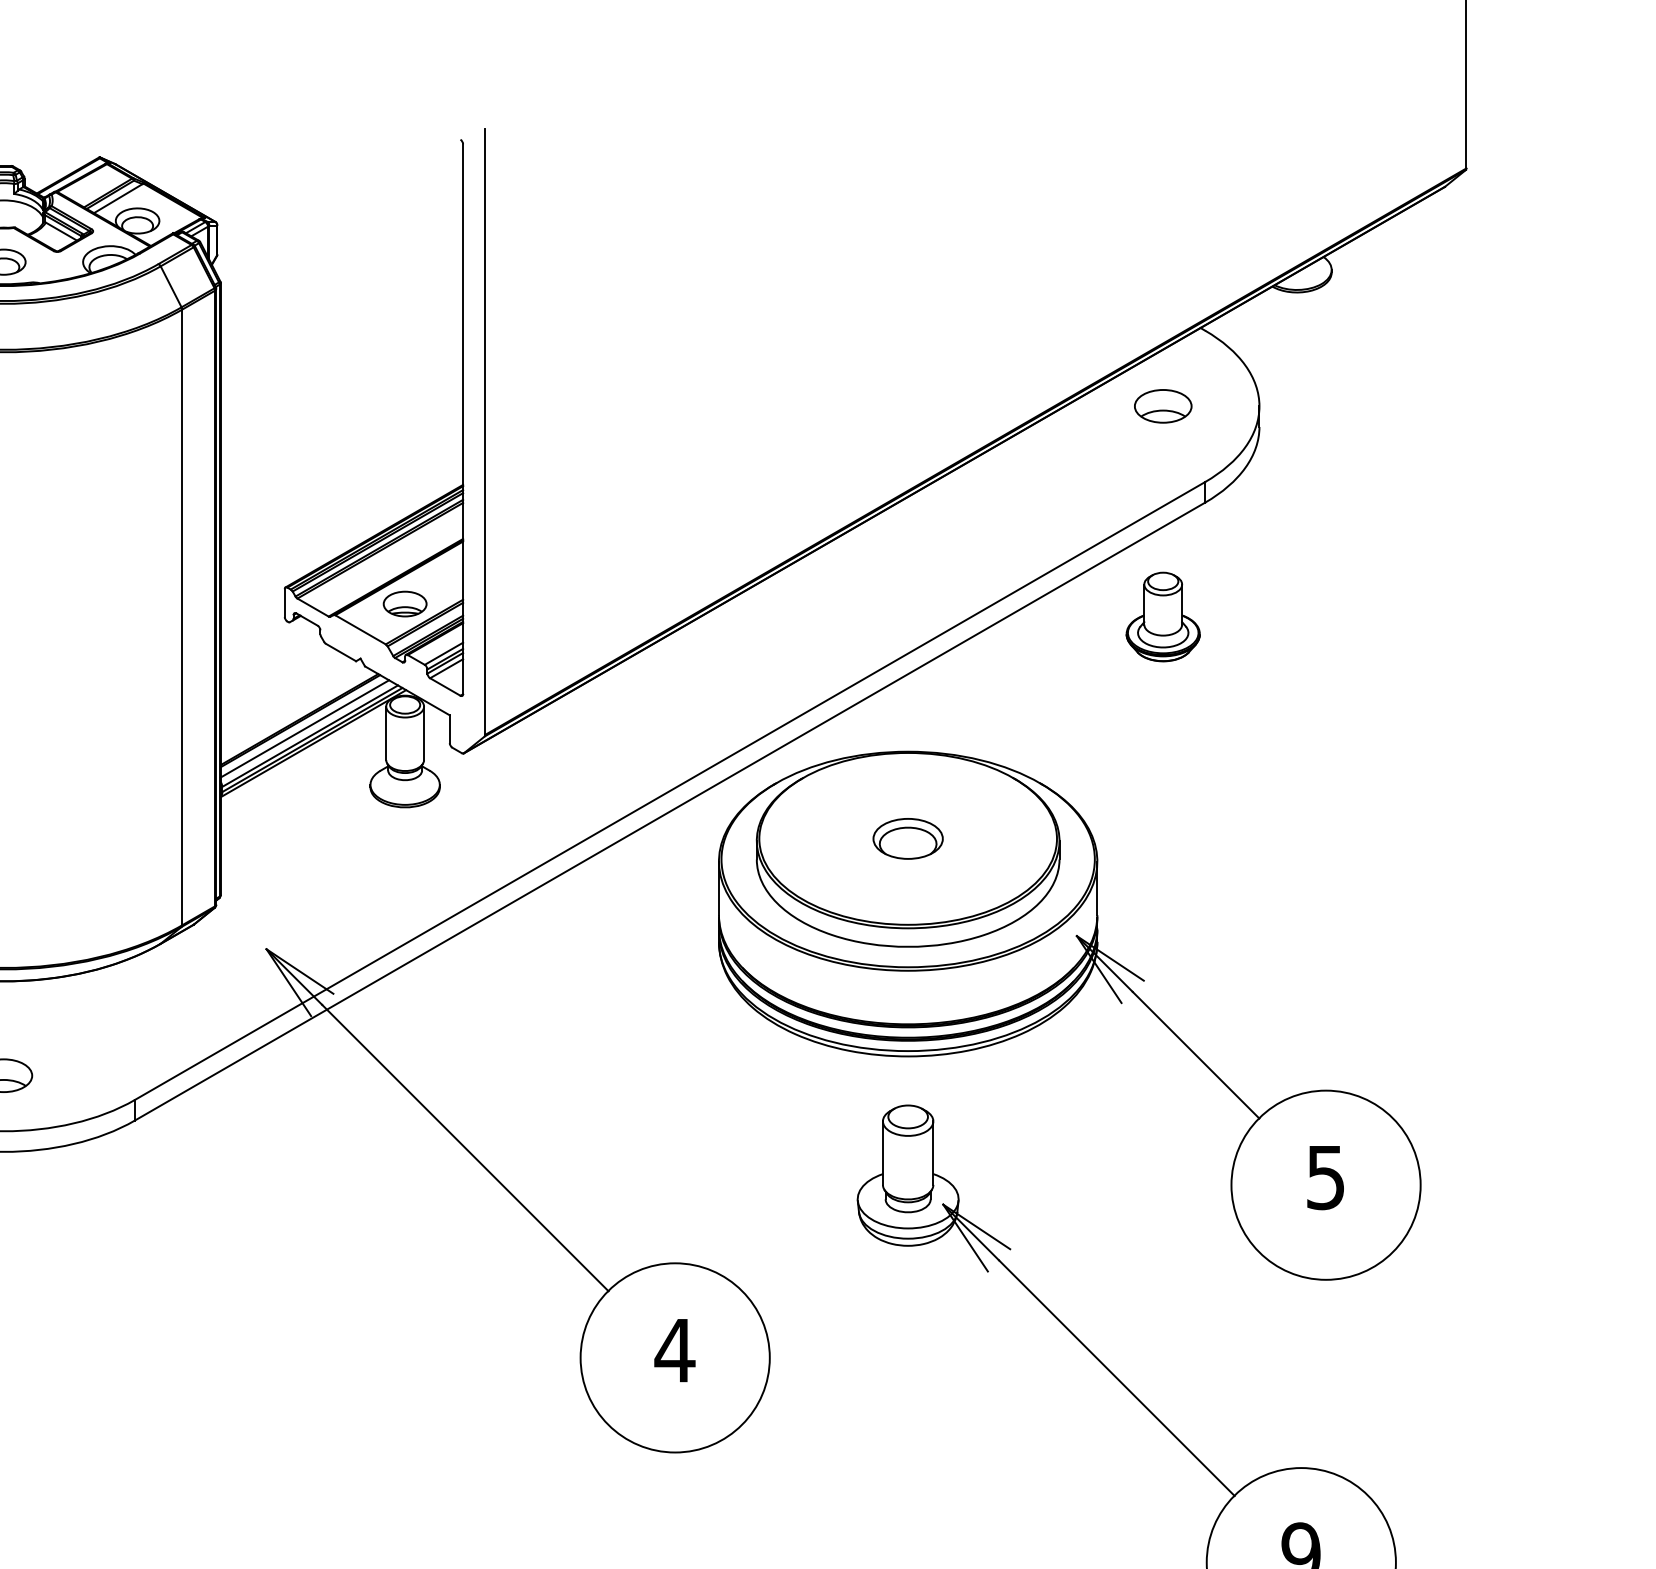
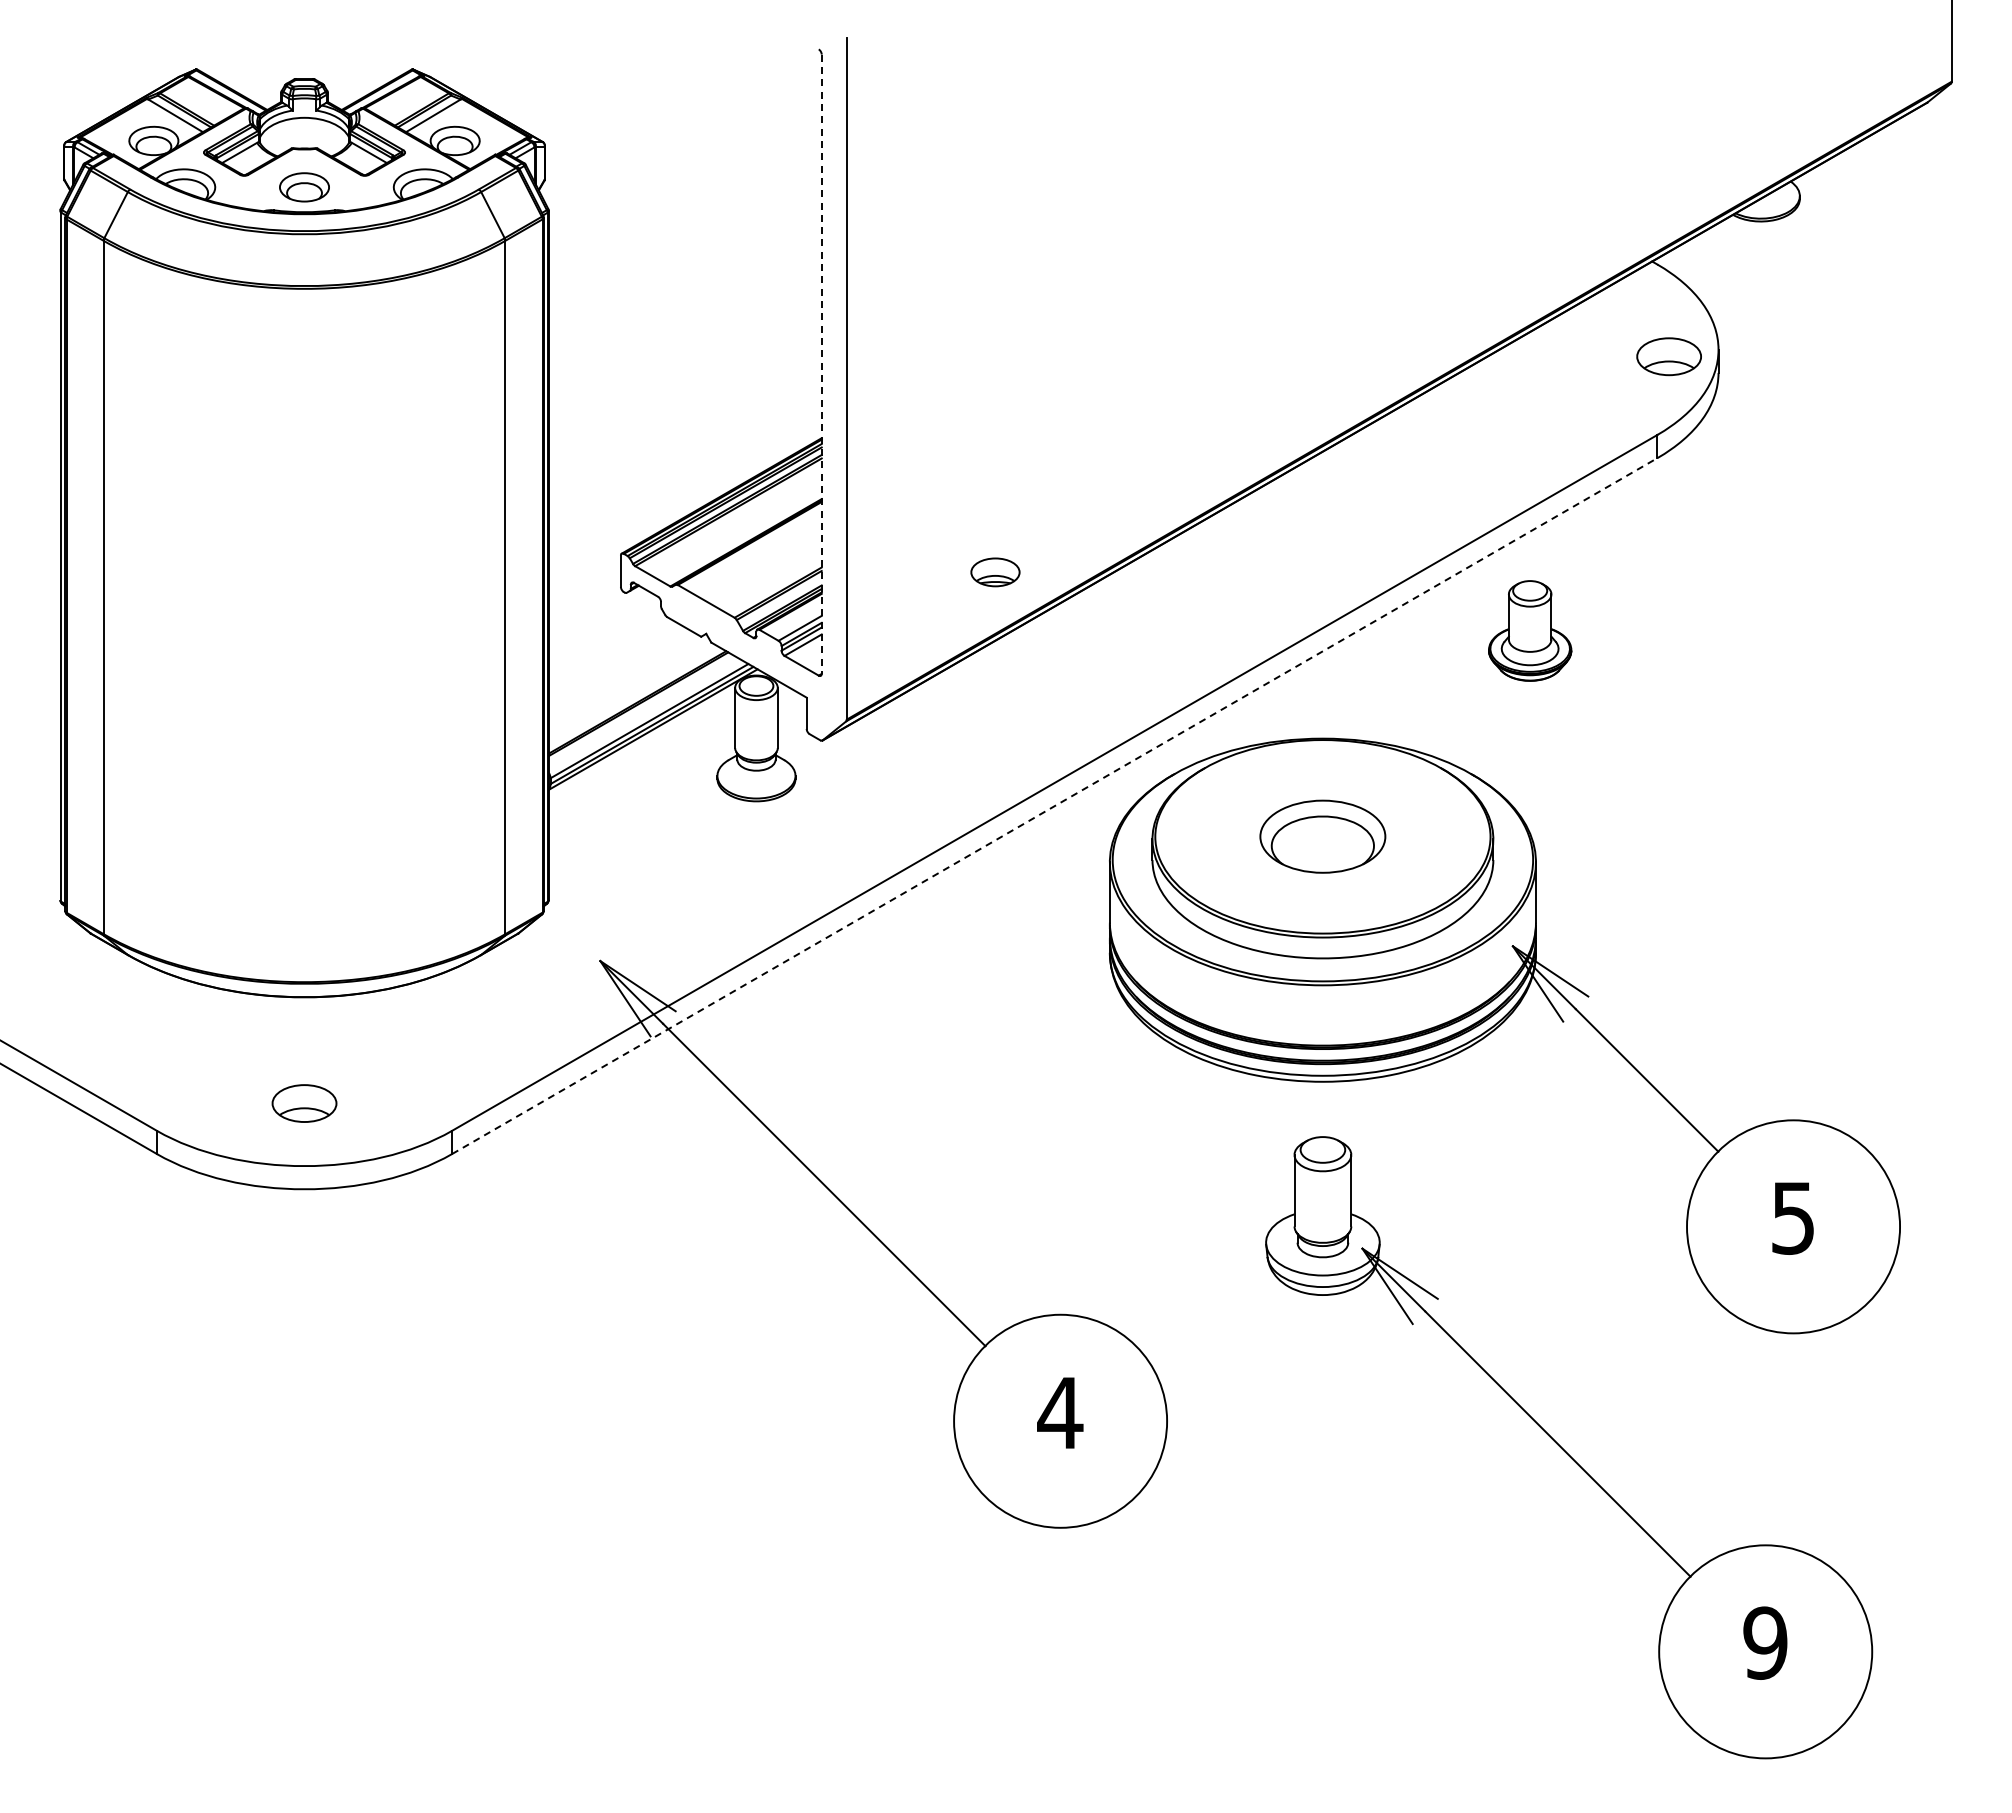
part: (1162, 406) -> (1668, 356), moved
line: (462, 419) -> (821, 364), solid -> dashed
part: (405, 604) -> (995, 572), moved
part: (1163, 616) -> (1530, 630), moved
line: (304, 728) -> (643, 712), removed
line: (669, 811) -> (1054, 806), solid -> dashed
part: (907, 838) -> (1322, 836), size x1.6

